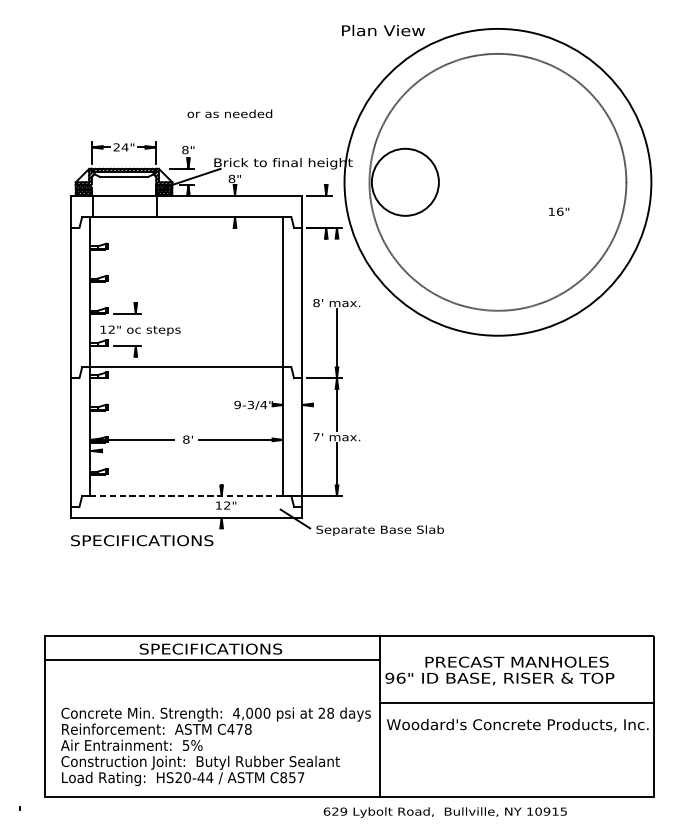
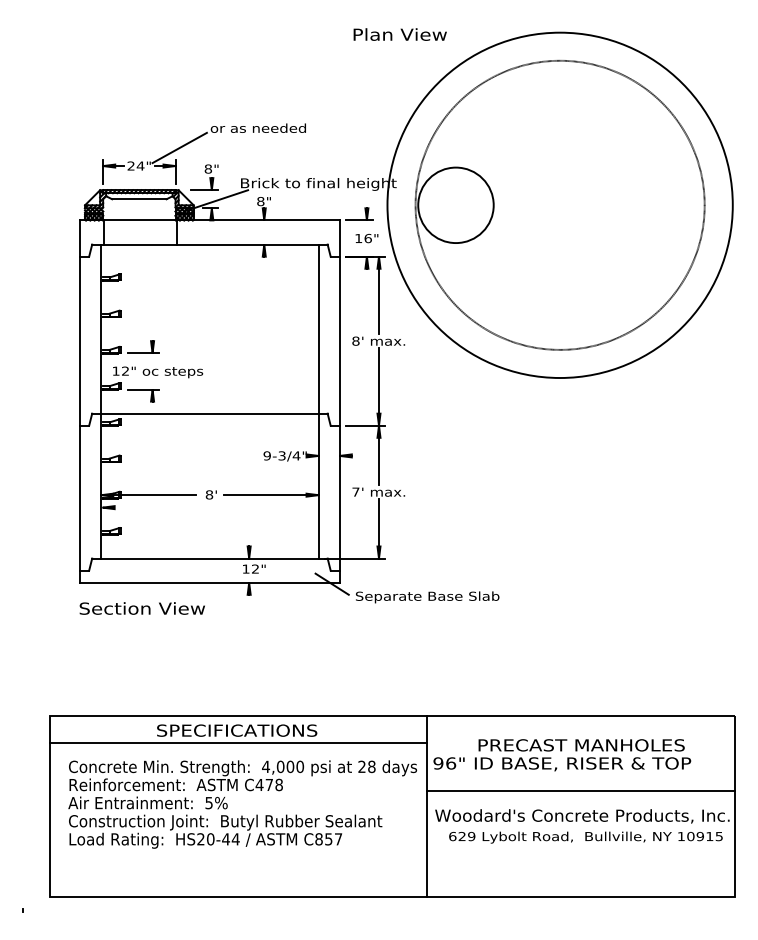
text: (382, 30) -> (399, 34), moved
line: (159, 130) -> (179, 147), added
text: (558, 211) -> (366, 238), moved
line: (337, 262) -> (379, 295), added
line: (186, 496) -> (209, 558), dashed -> solid
text: (147, 540) -> (165, 608), SPECIFICATIONS -> Section View
text: (215, 746) -> (242, 804), moved
text: (444, 812) -> (585, 837), moved

